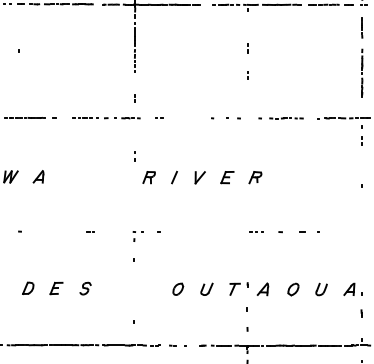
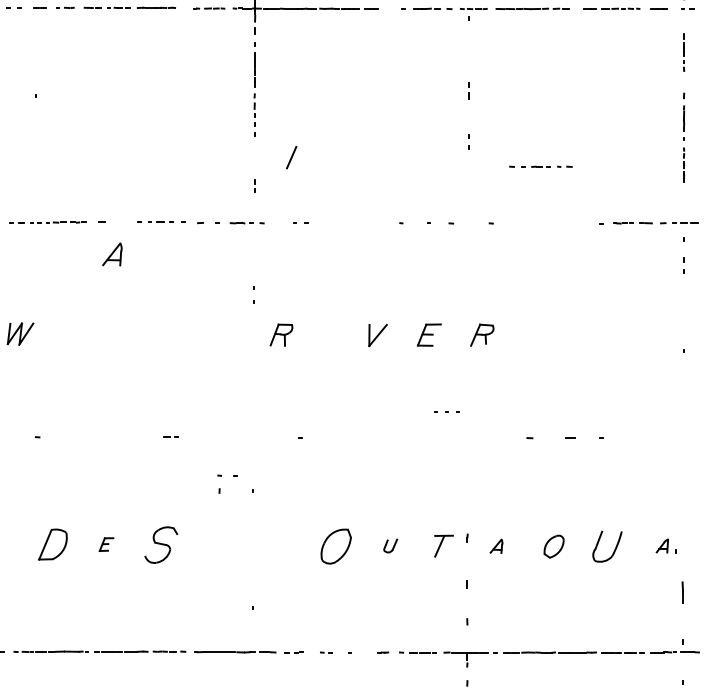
line: (286, 118) -> (540, 166), moved
part: (38, 176) -> (112, 253), moved
line: (174, 177) -> (291, 157), moved
line: (256, 231) -> (446, 410), moved
part: (137, 236) -> (225, 484), moved
part: (28, 287) -> (53, 542), size x1.4
part: (56, 288) -> (106, 544), size x0.6
part: (85, 288) -> (161, 544), size x1.6
part: (178, 288) -> (336, 544), size x1.6
part: (206, 288) -> (389, 544), size x0.6
part: (352, 288) -> (665, 544), size x0.6
part: (262, 289) -> (495, 546), size x0.6
part: (321, 289) -> (607, 546), size x1.4
part: (361, 313) -> (682, 591), size x1.6

